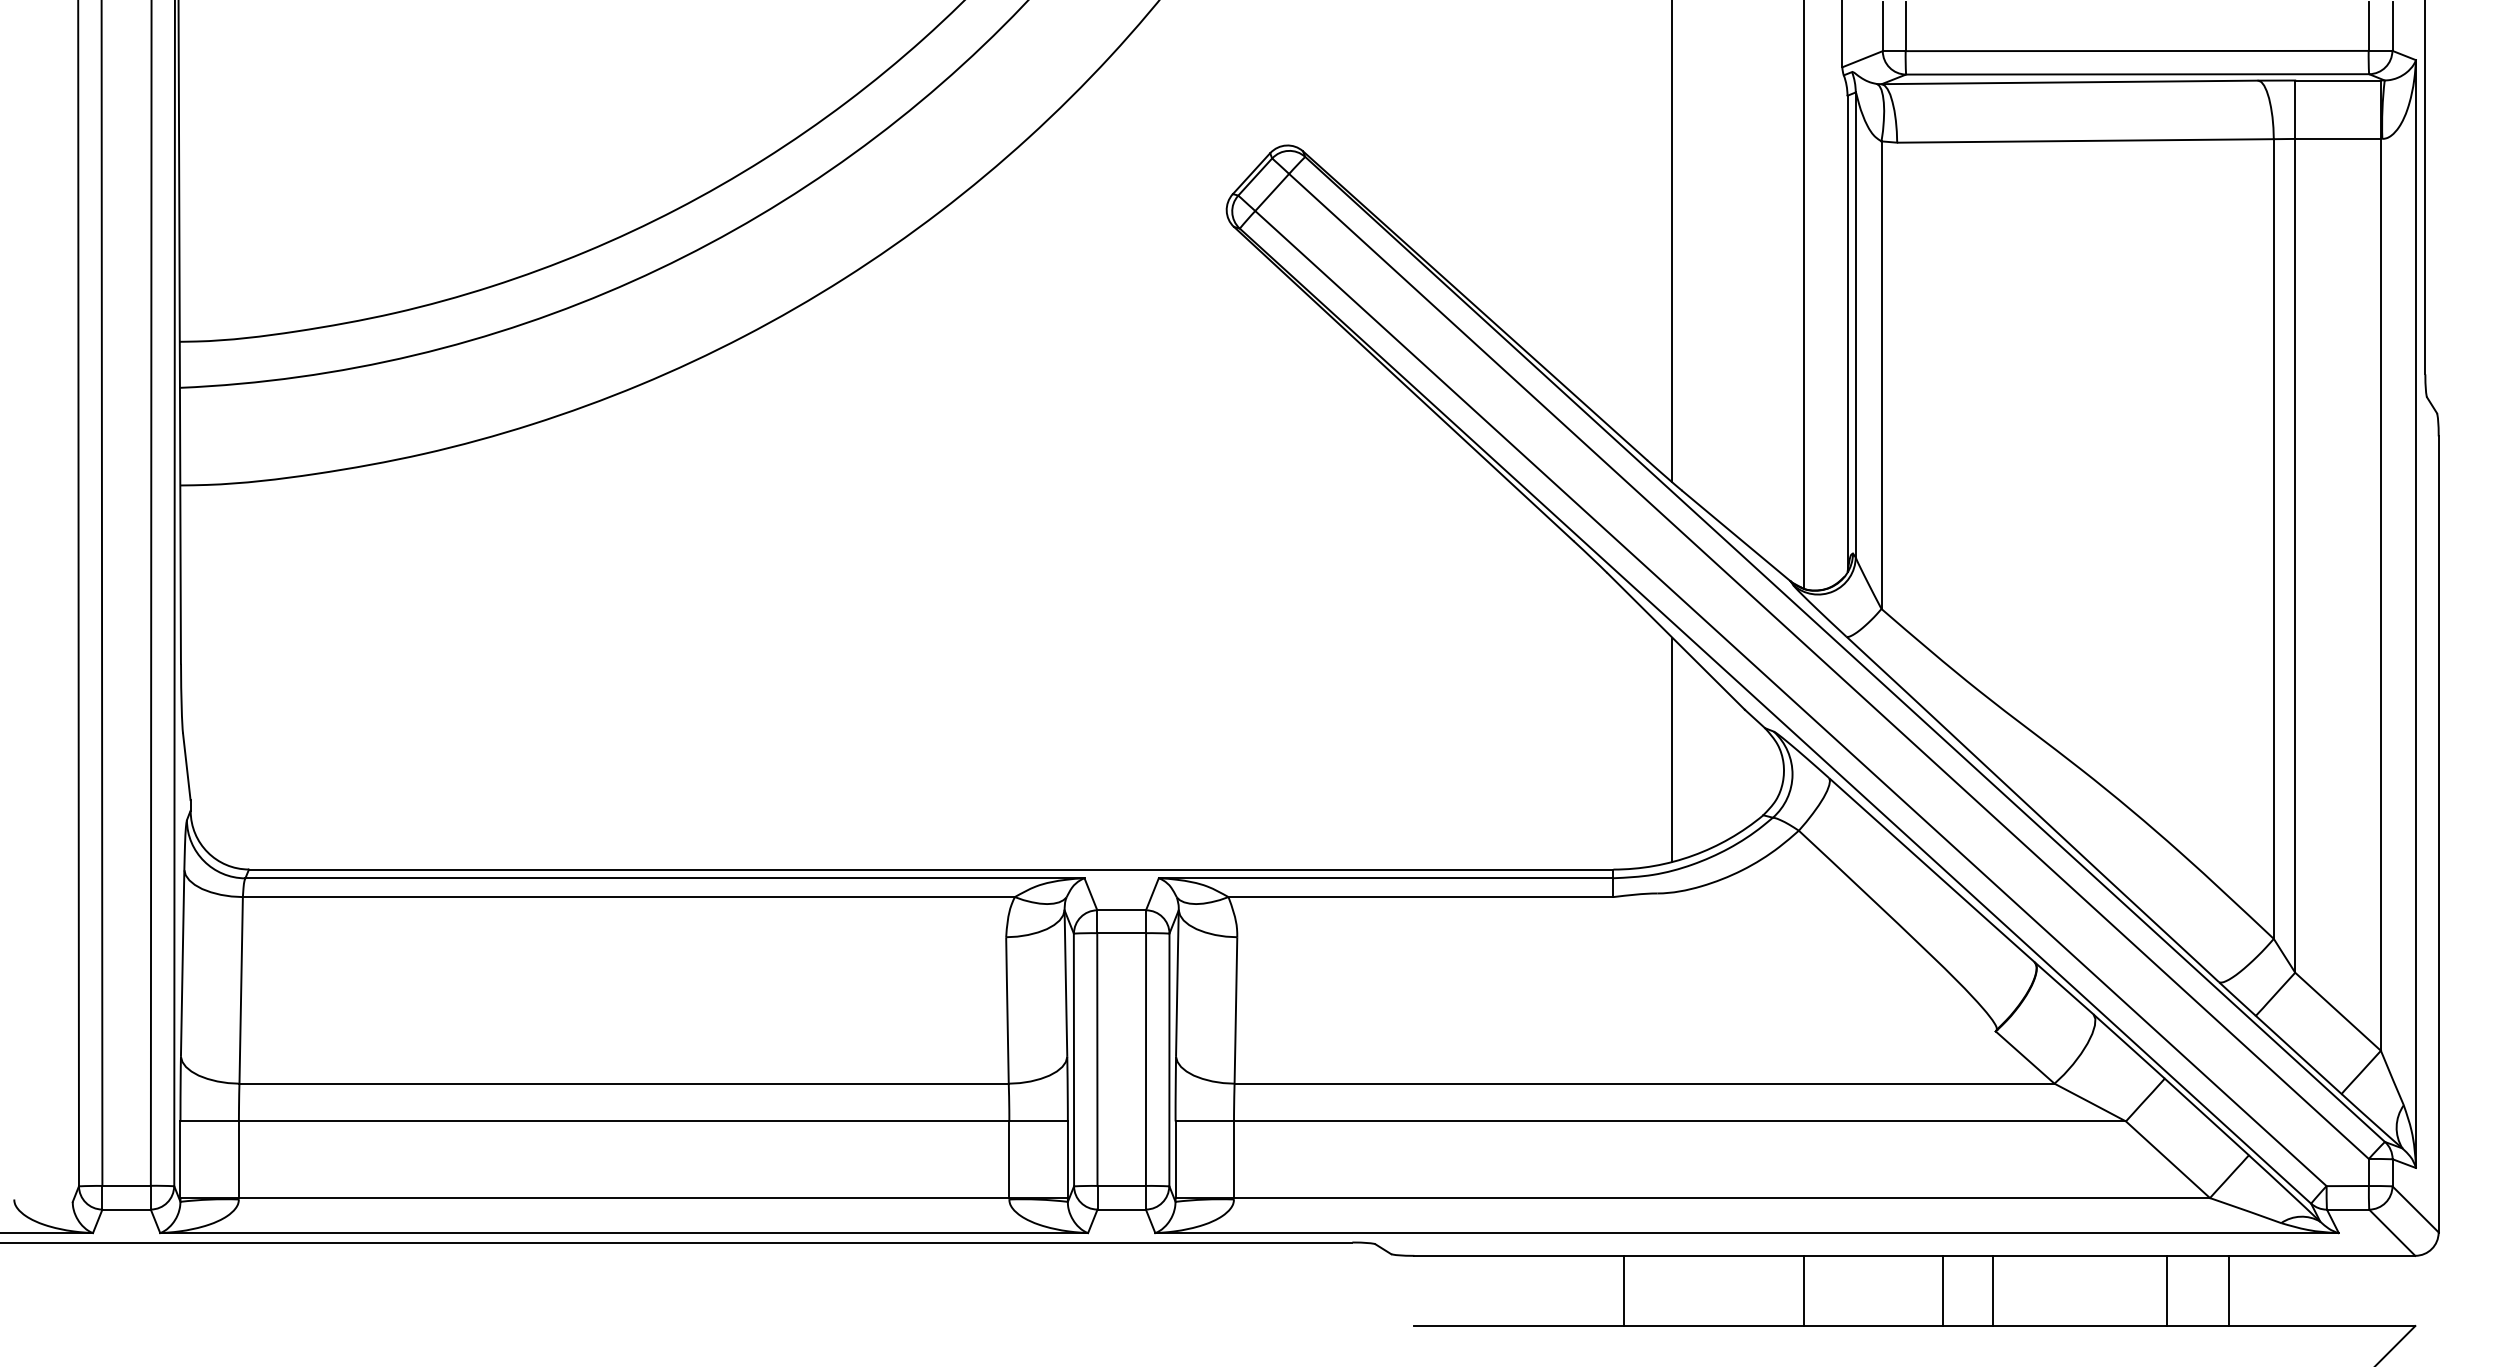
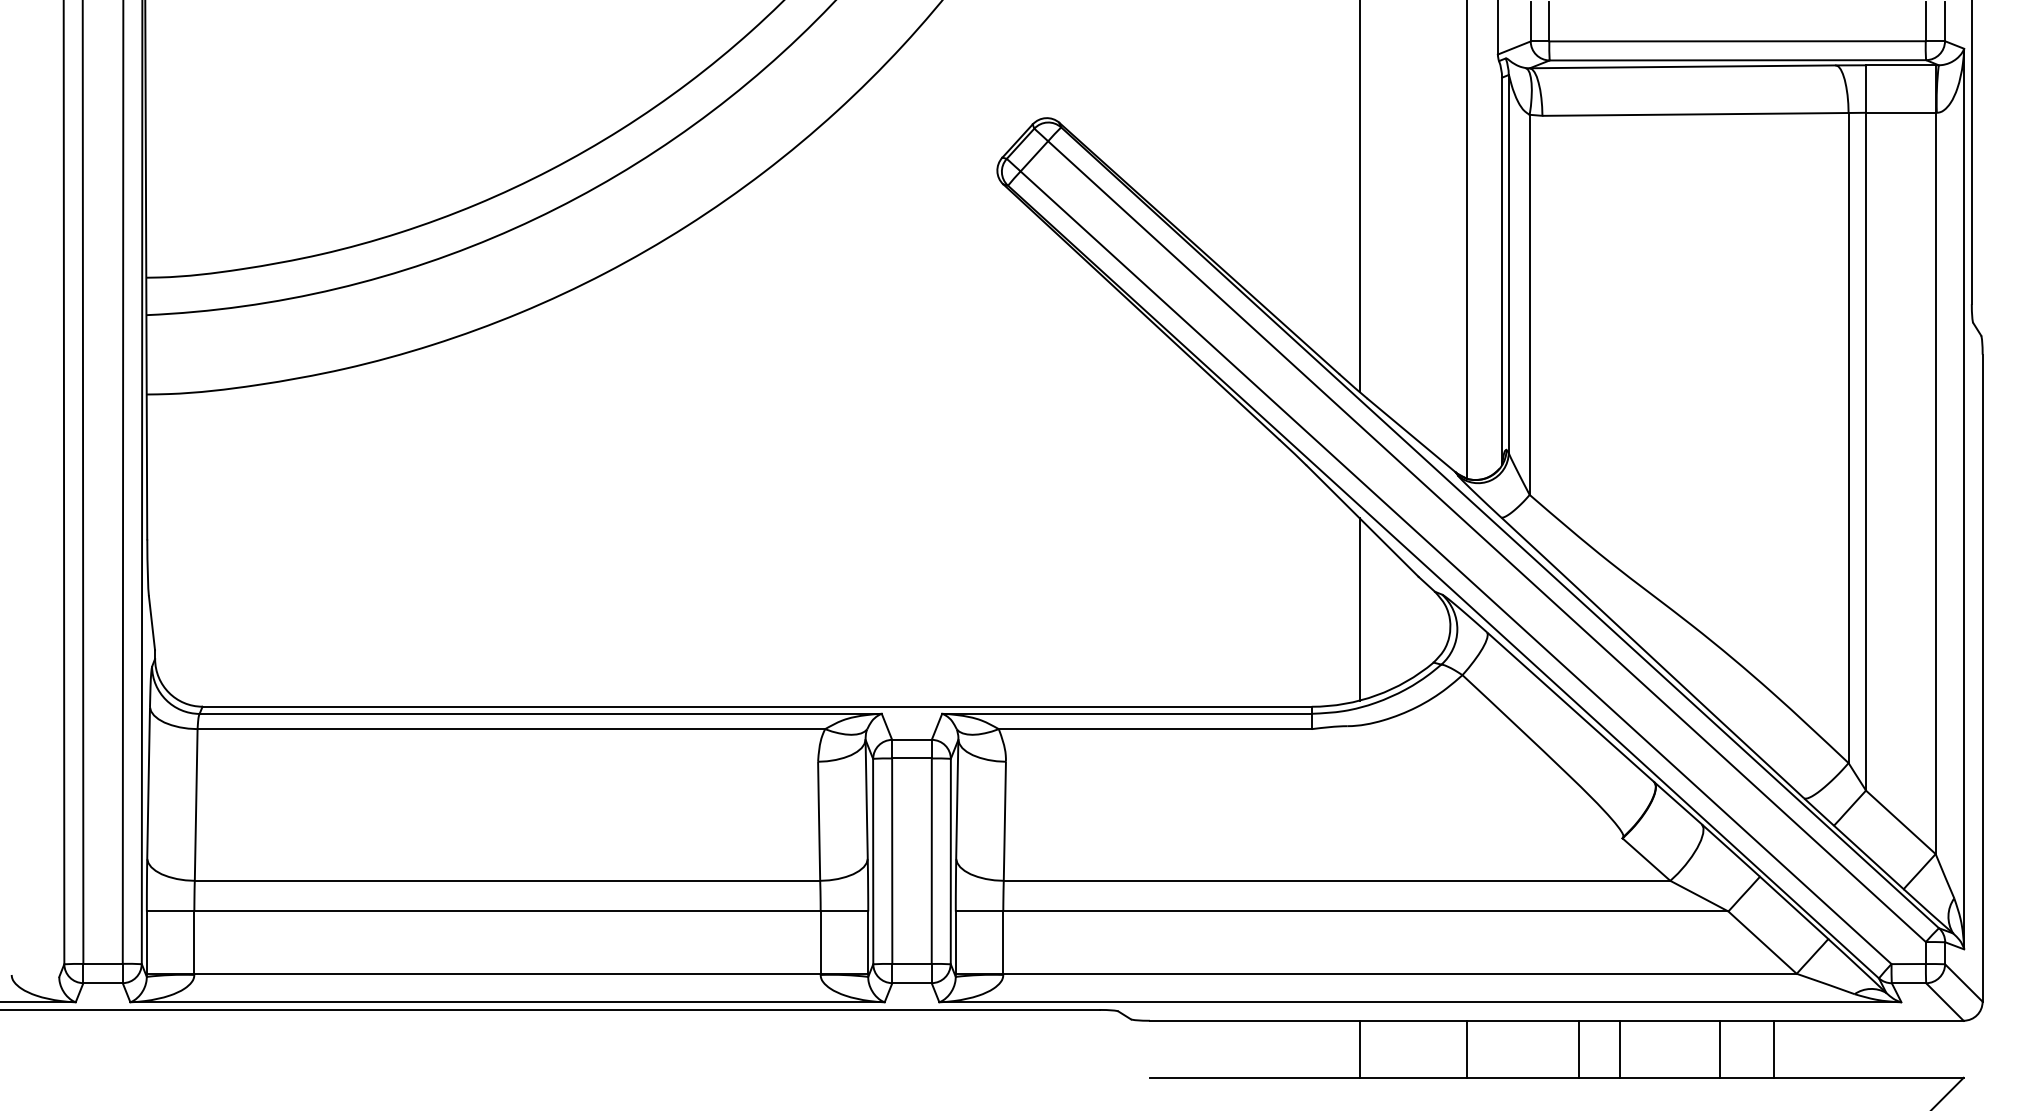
line: (1624, 1289) -> (1359, 1048), moved
line: (2166, 1289) -> (1719, 1048), moved
line: (2229, 1289) -> (1774, 1048), moved

